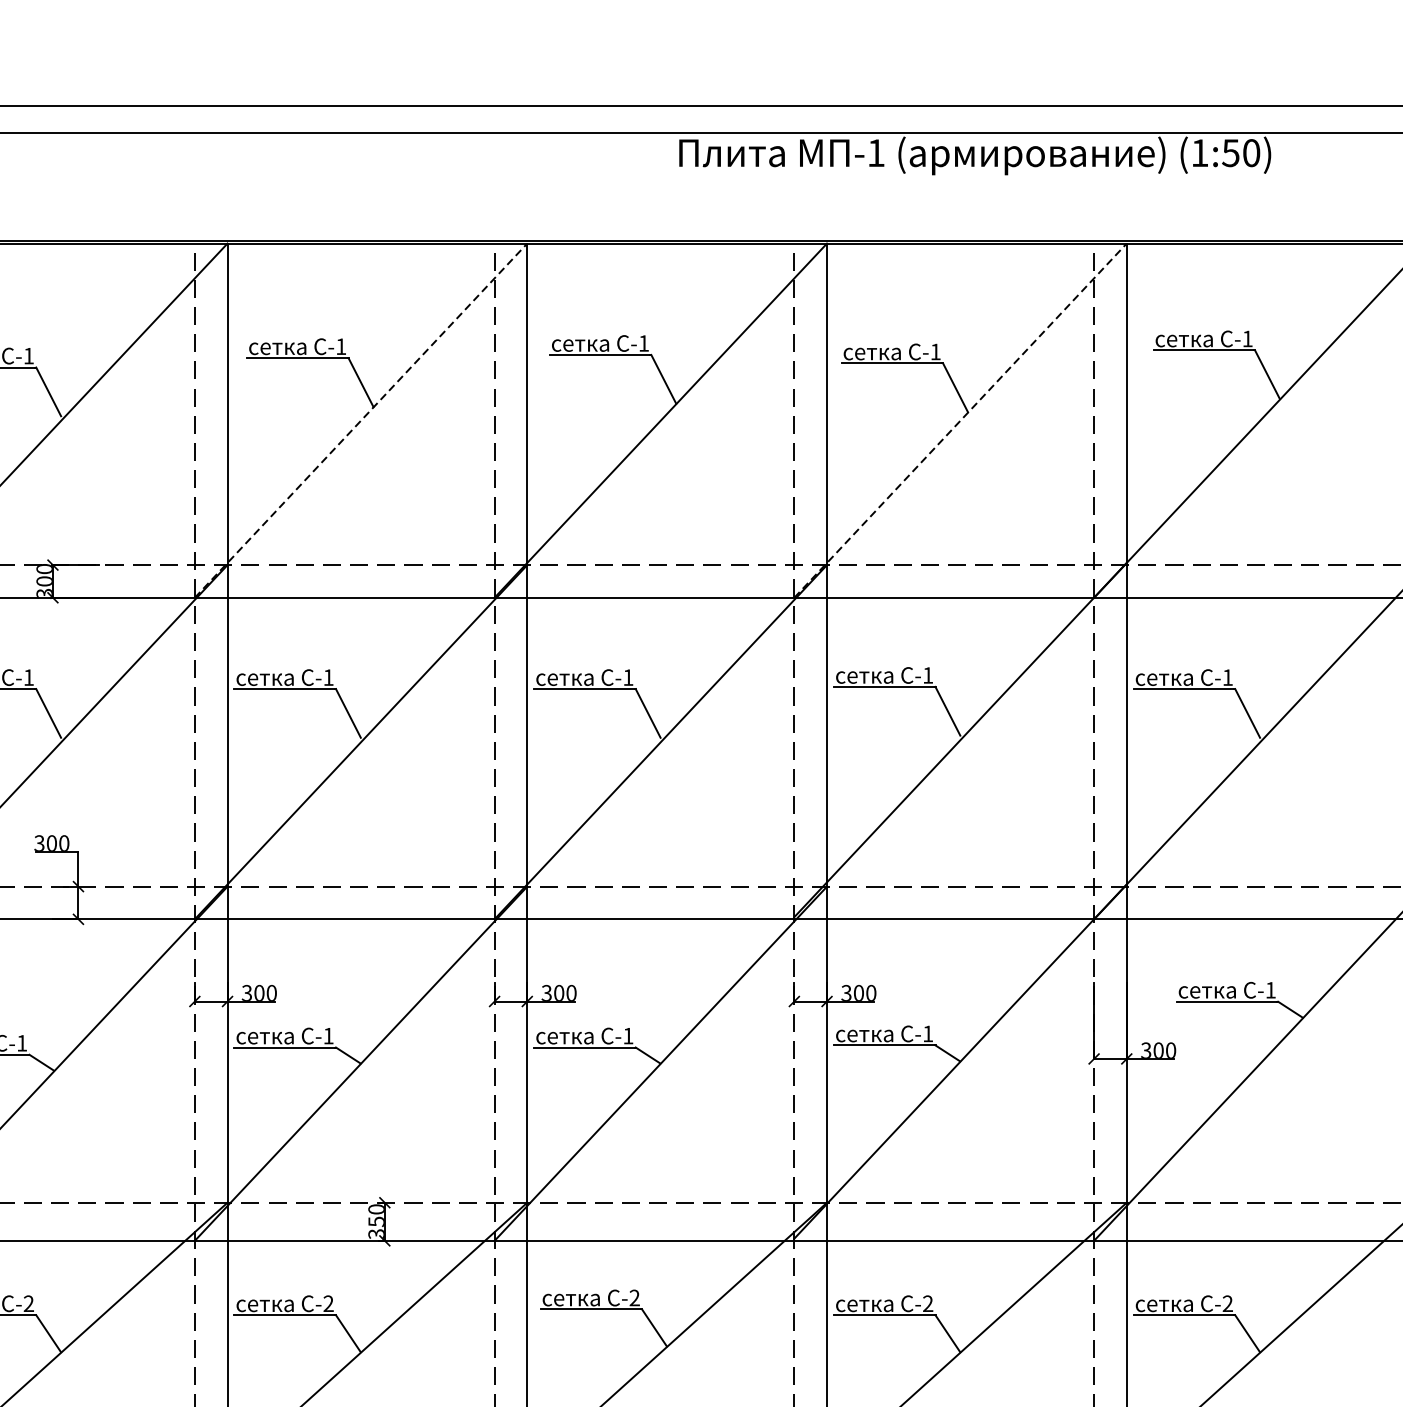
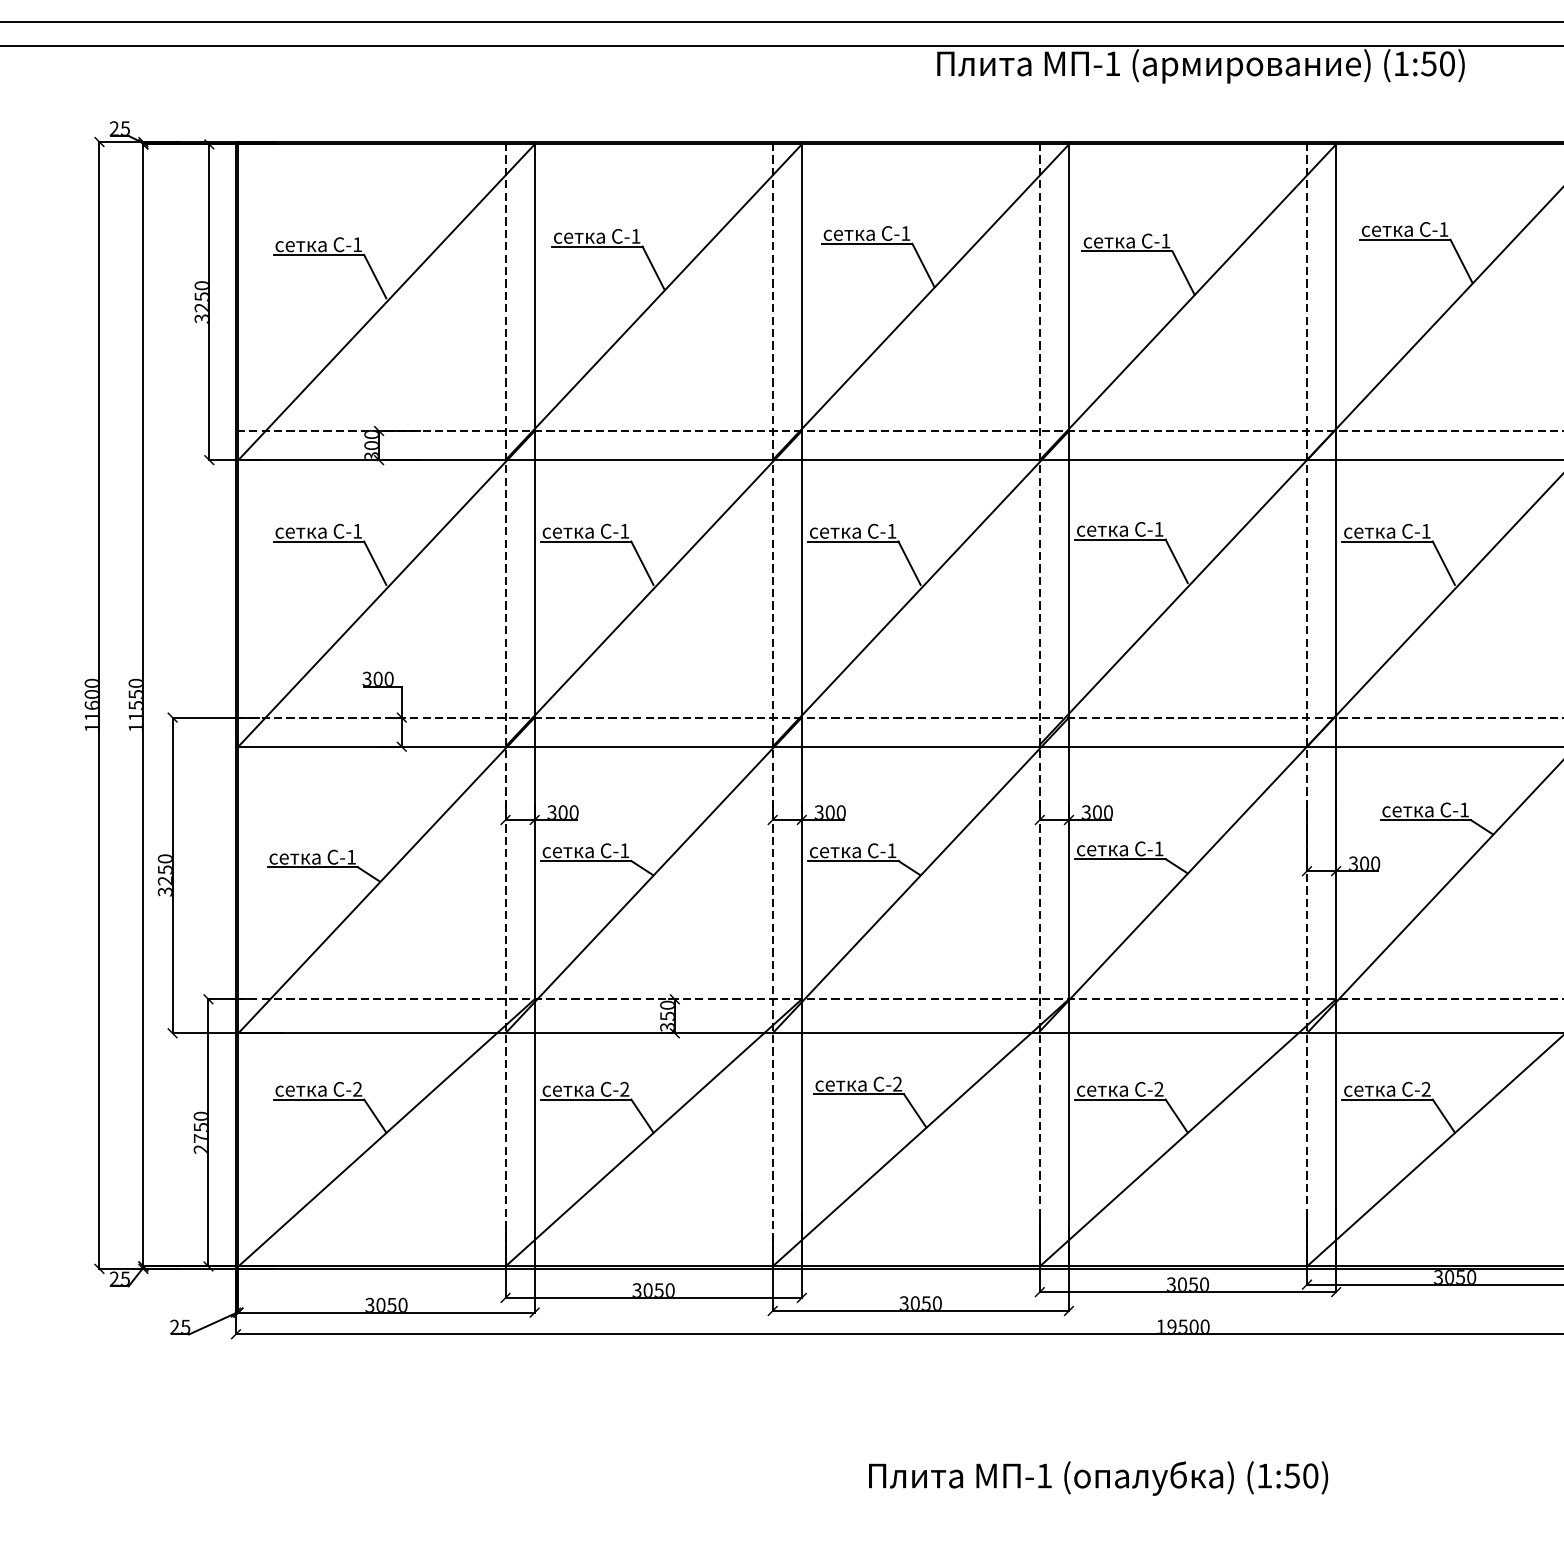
line: (361, 419) -> (654, 301), dashed -> solid
line: (961, 419) -> (1188, 301), dashed -> solid

